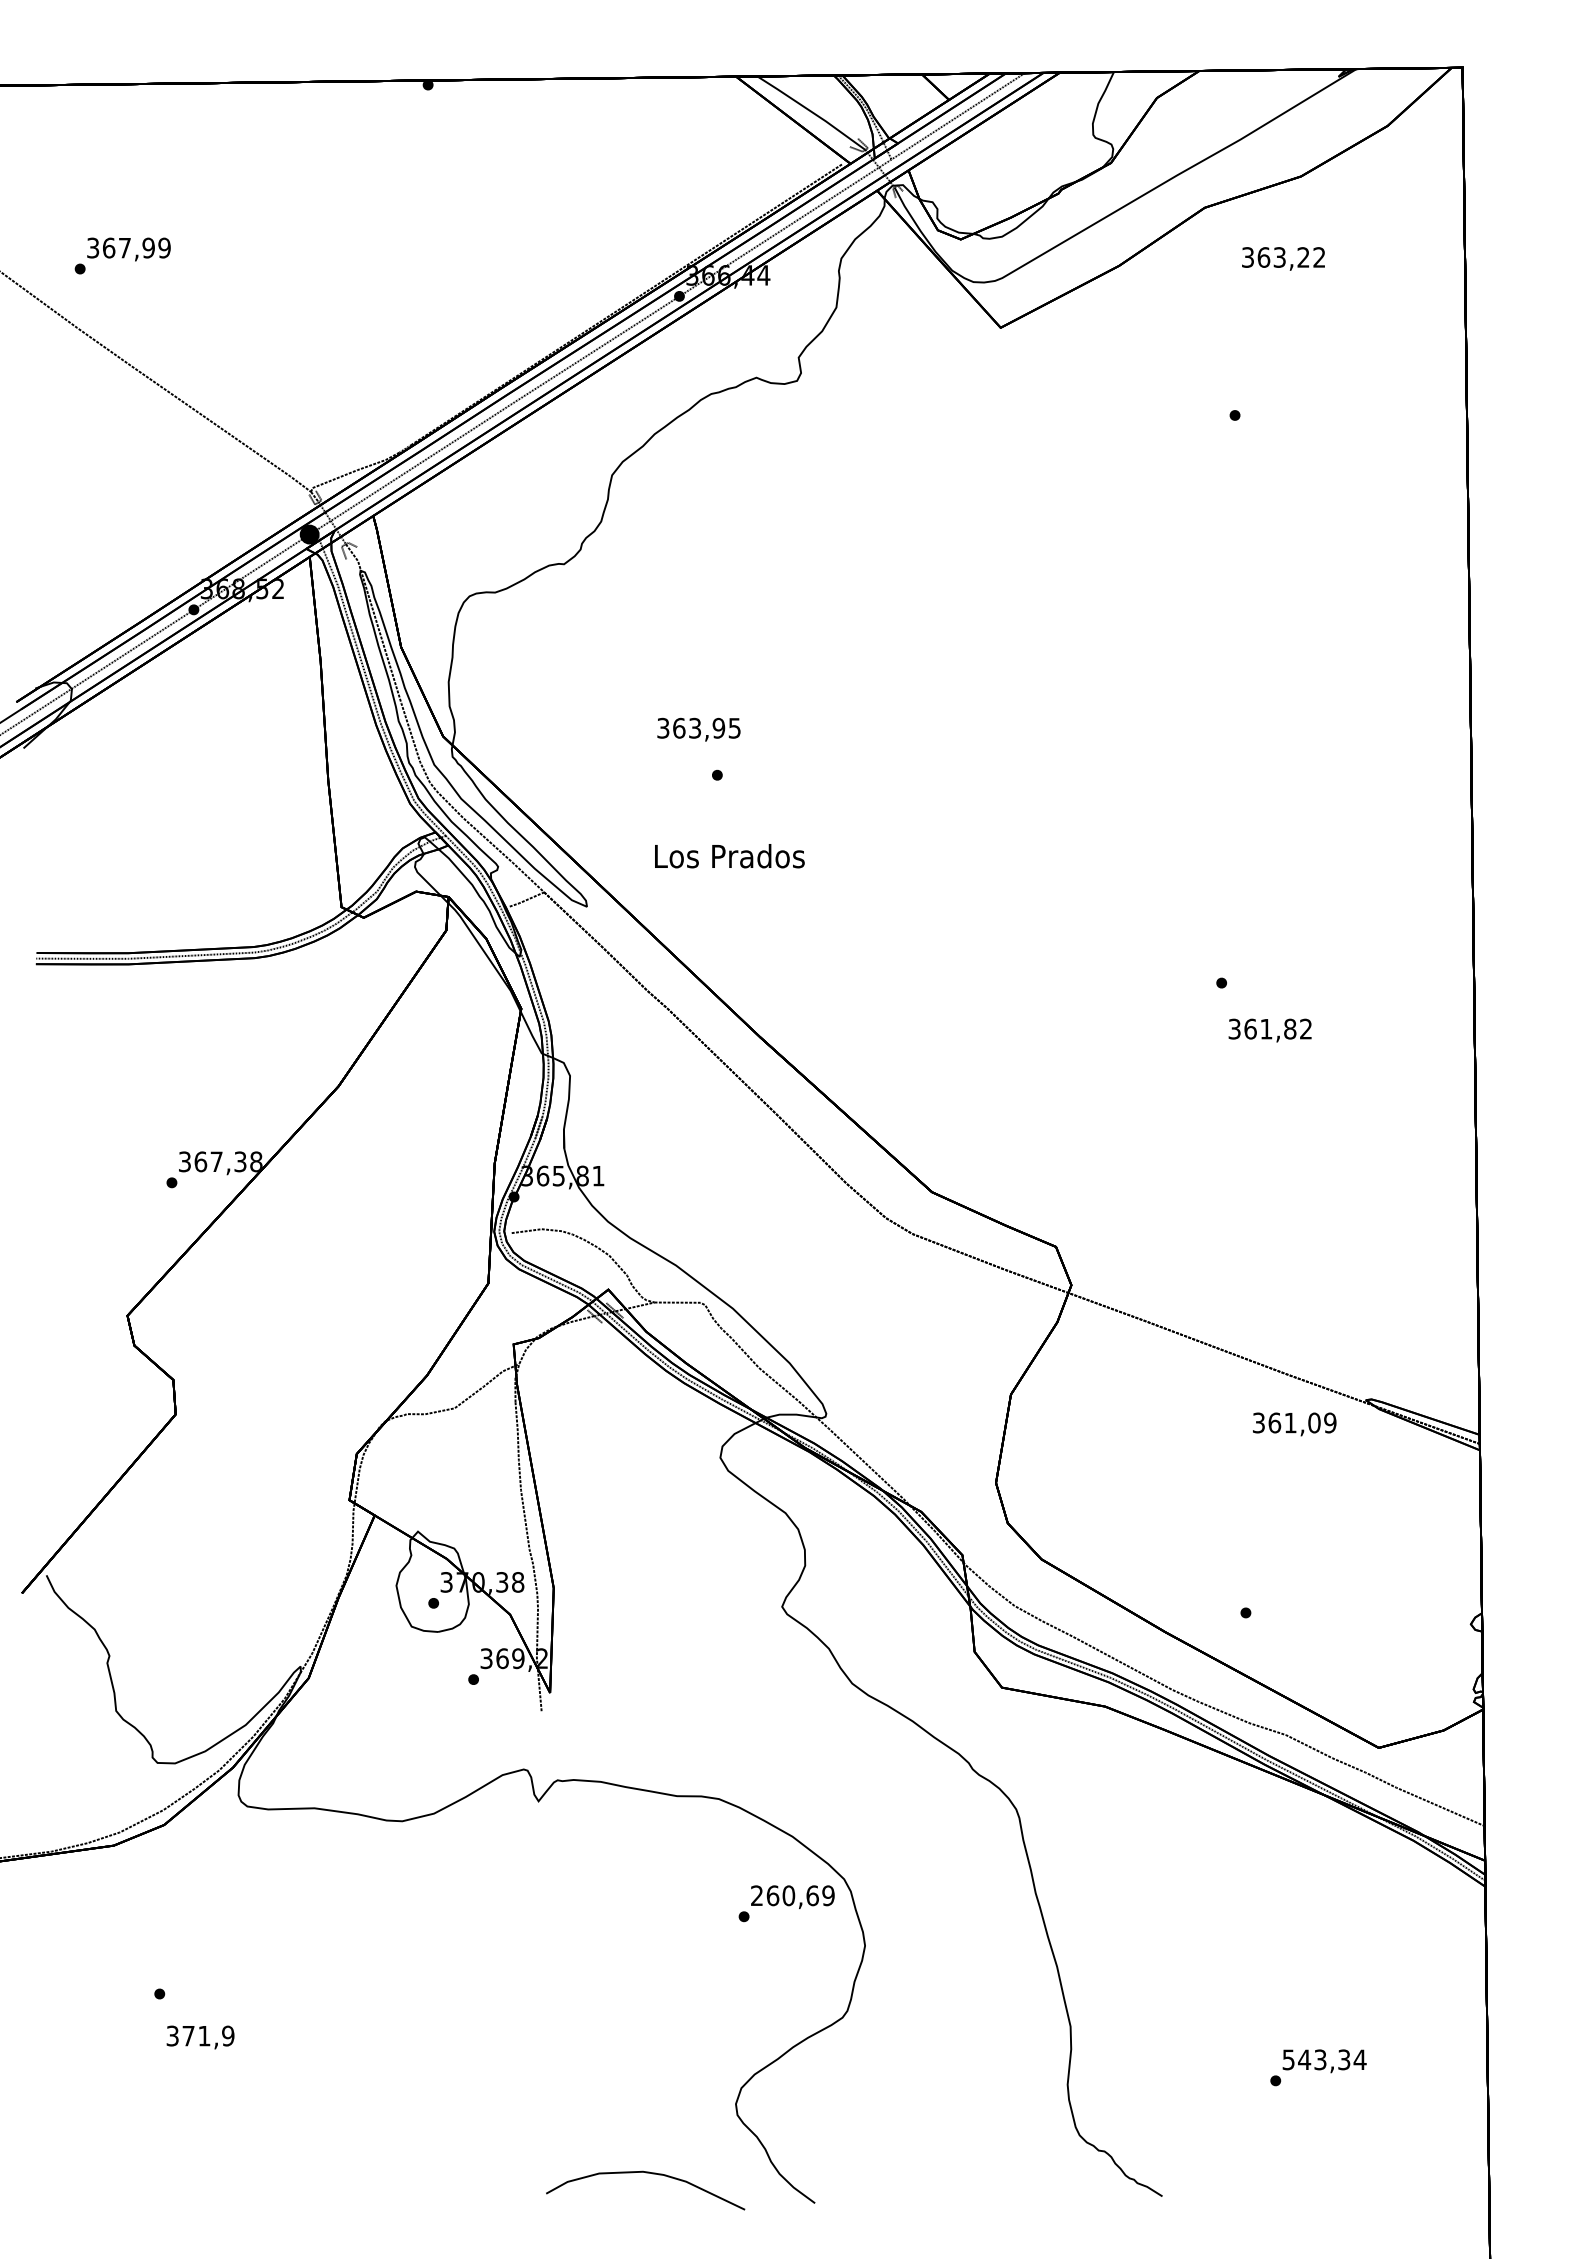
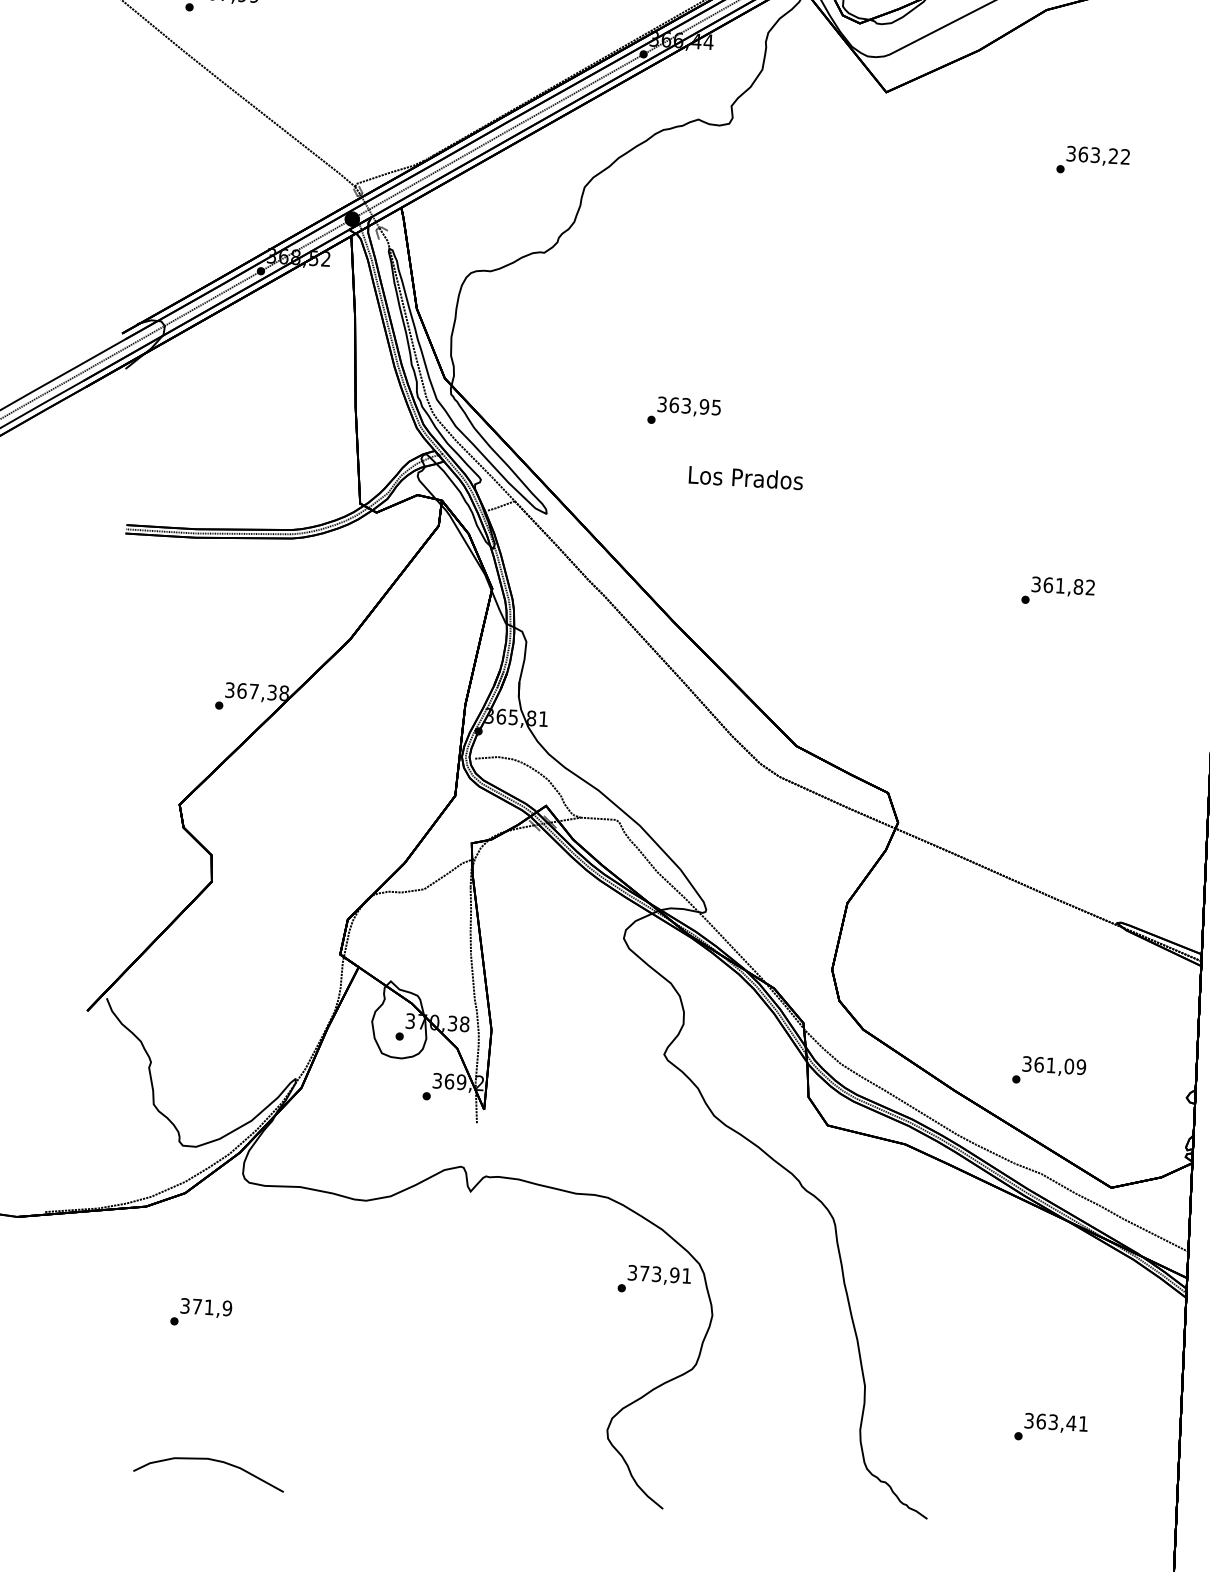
text: (1283, 258) -> (1098, 156), moved
text: (698, 729) -> (688, 406), moved
text: (729, 856) -> (745, 478), moved
text: (1269, 1030) -> (1062, 587), moved
text: (1294, 1424) -> (1054, 1066), moved
text: (792, 1895) -> (659, 1274), 260,69 -> 373,91
text: (200, 2037) -> (206, 1308), moved
text: (1324, 2059) -> (1056, 1422), 543,34 -> 363,41
part: (645, 2173) -> (209, 1460), moved

